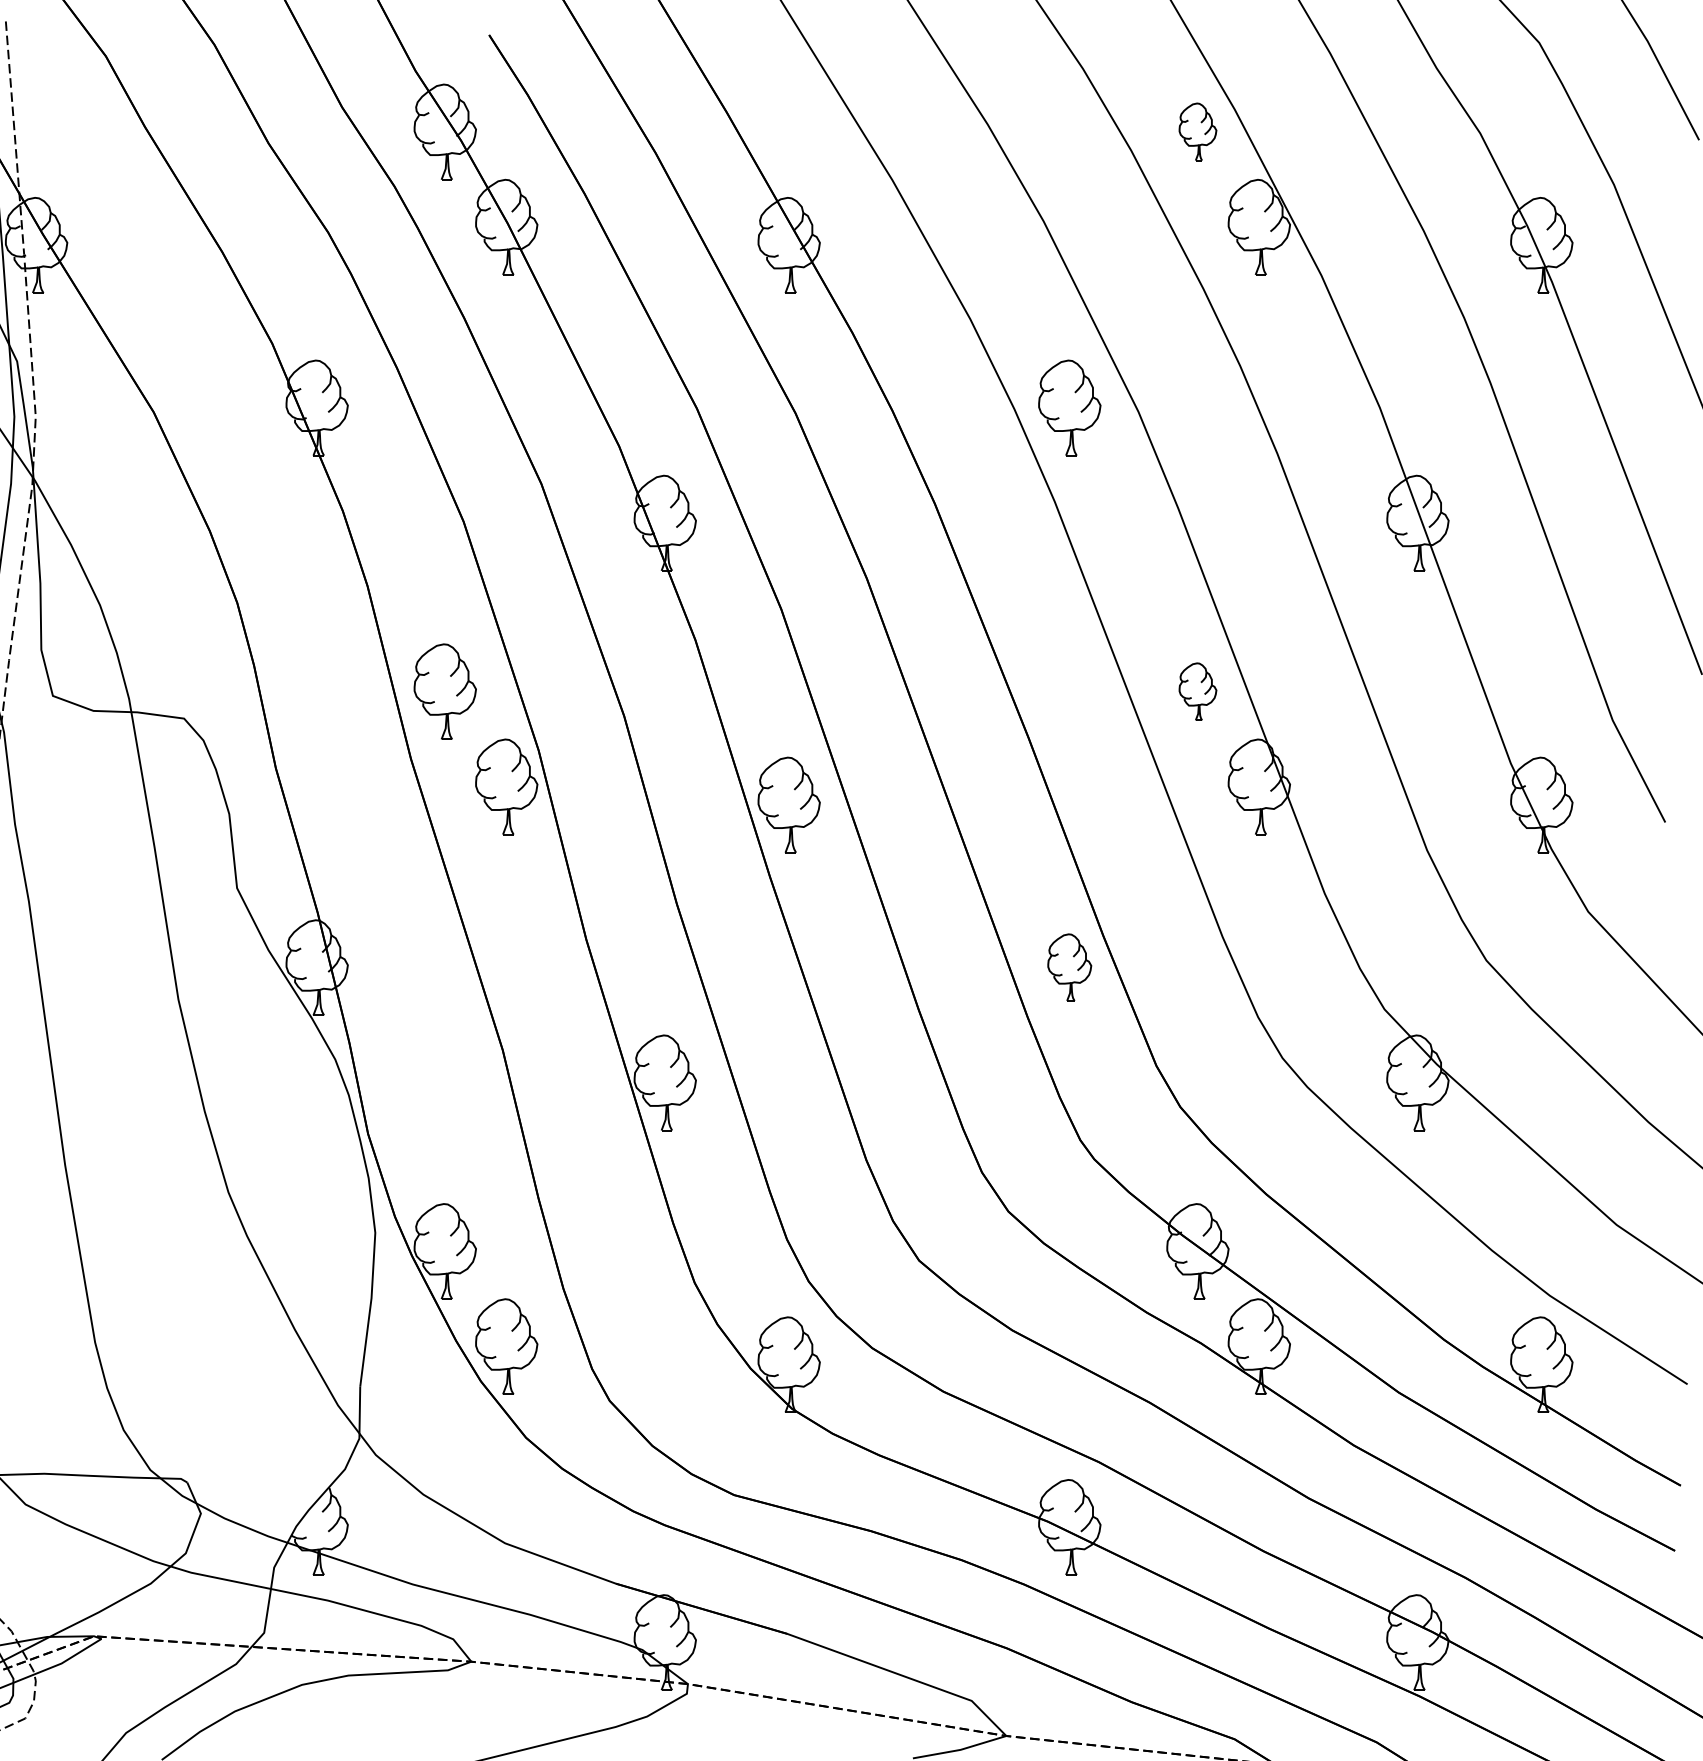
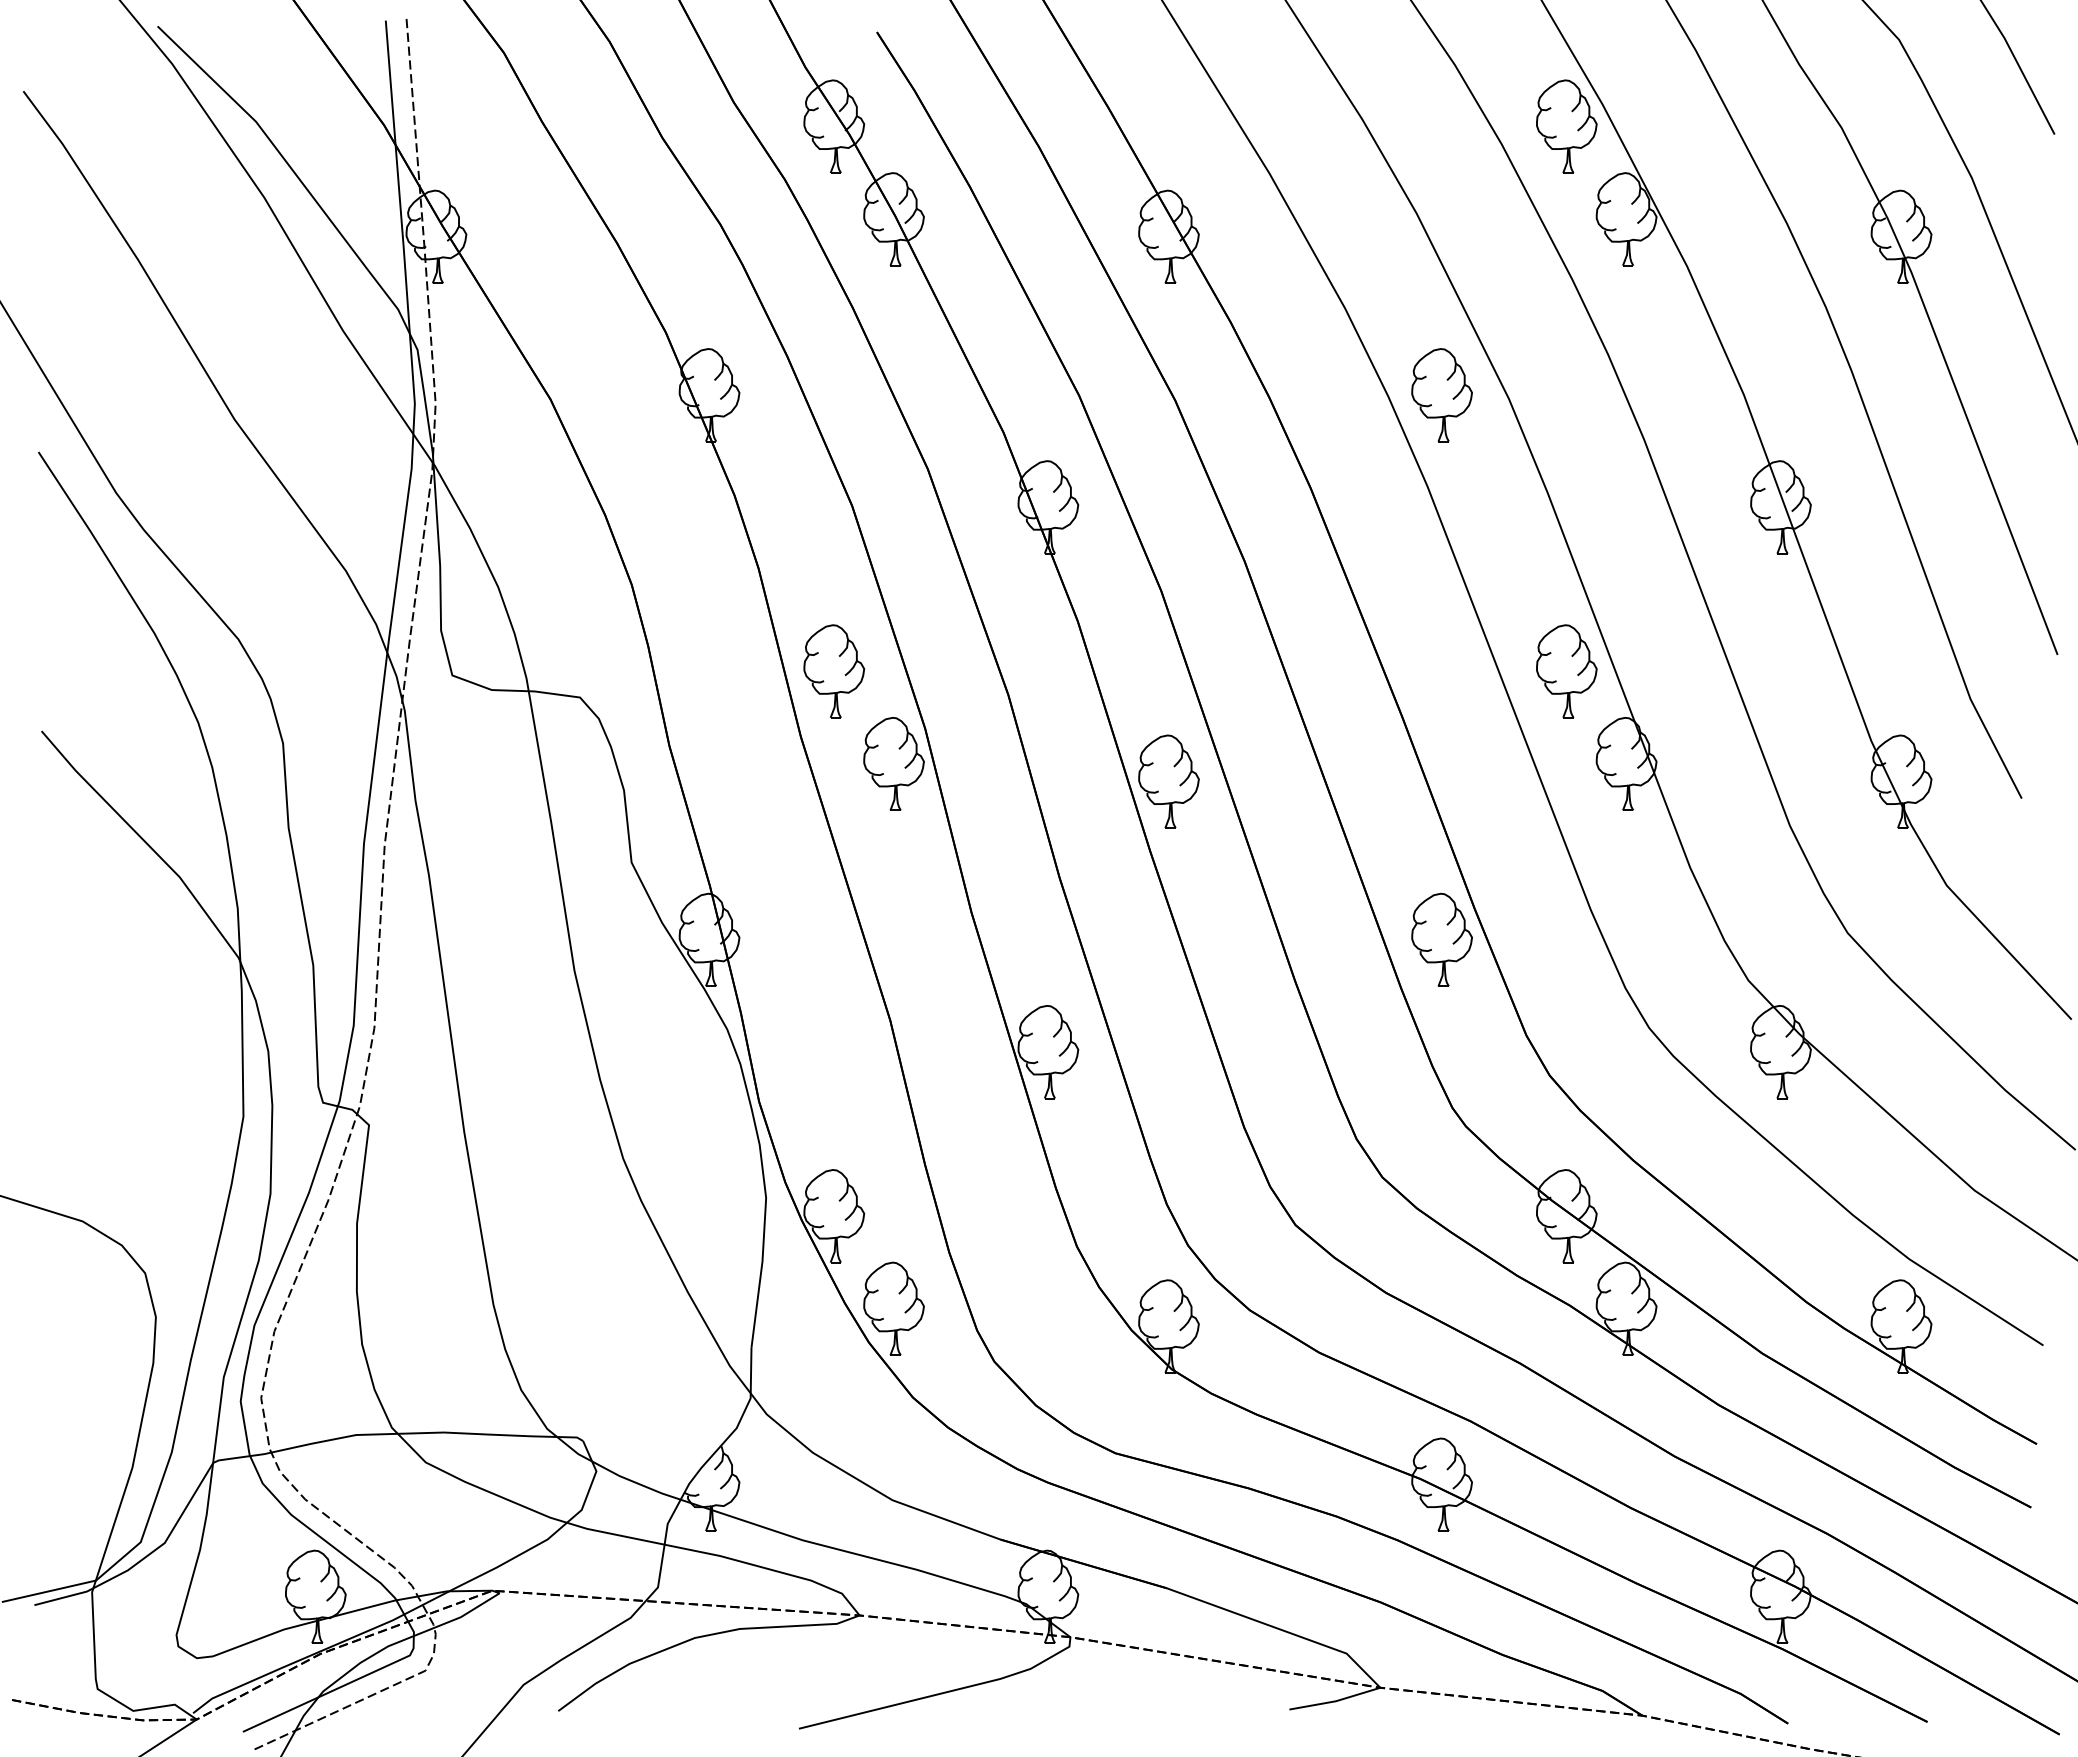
part: (1197, 131) -> (1566, 126), size x1.67
part: (1197, 691) -> (1566, 671), size x1.67
part: (1069, 967) -> (1441, 939), size x1.43

